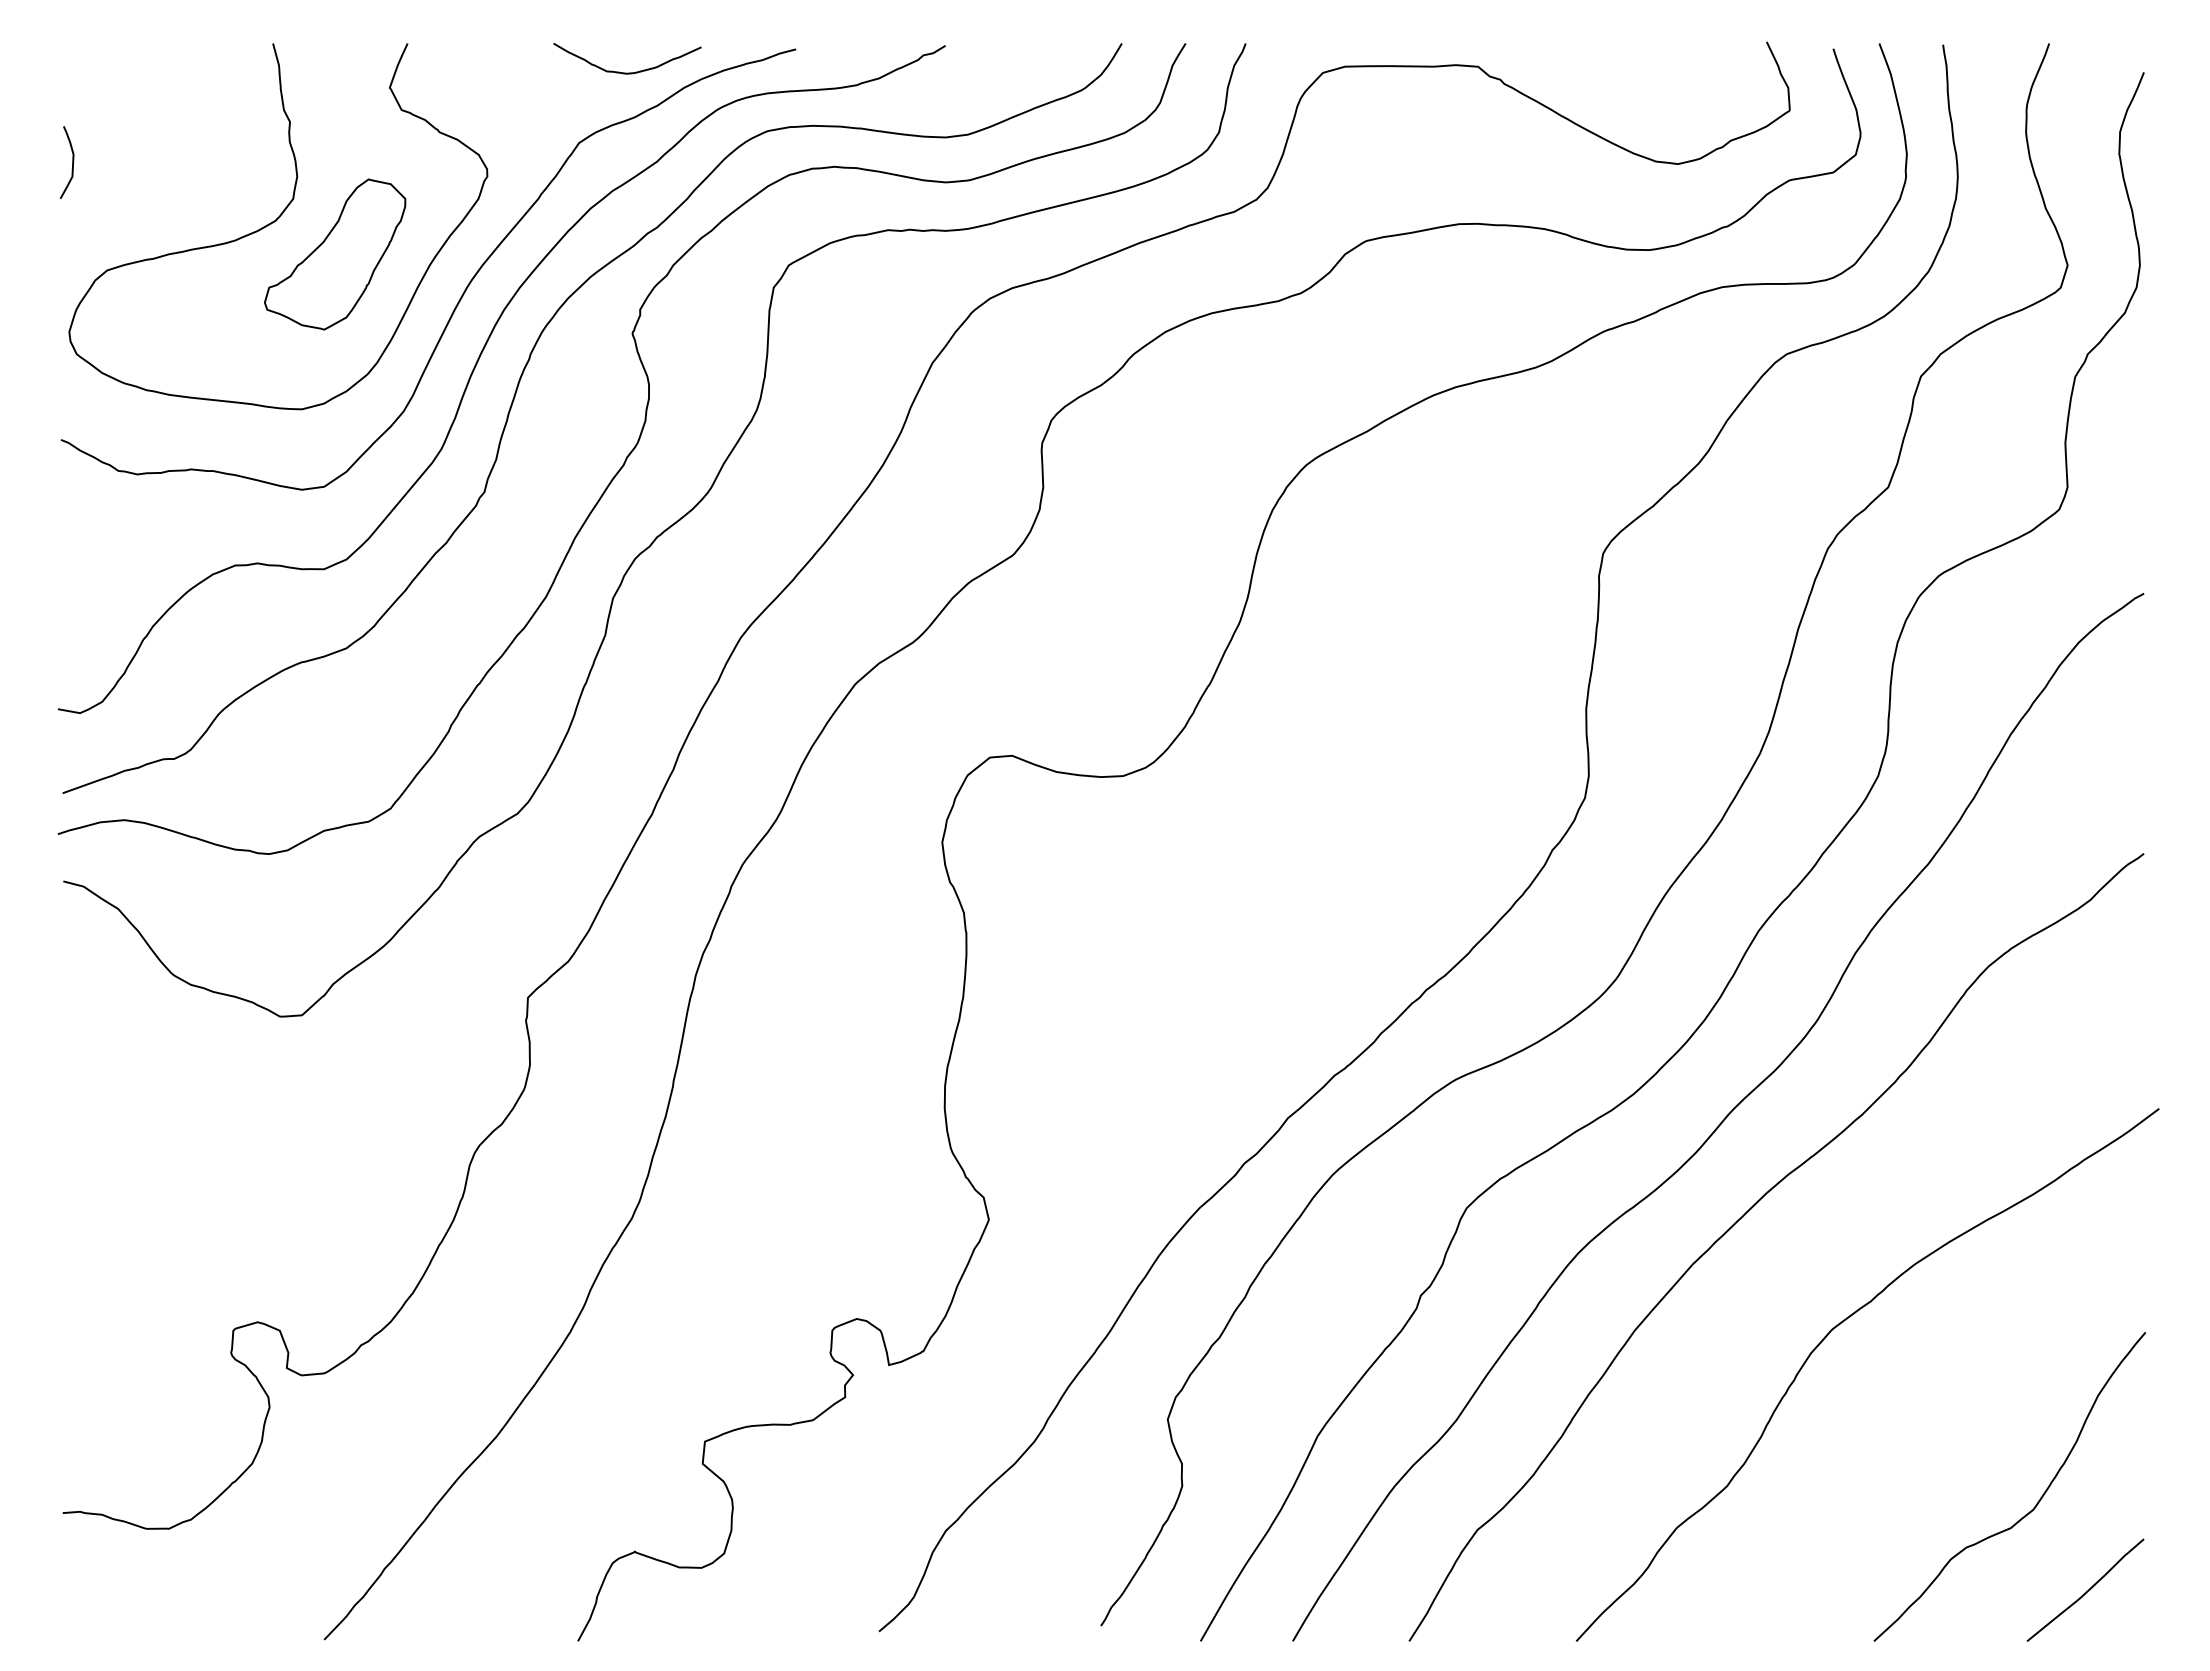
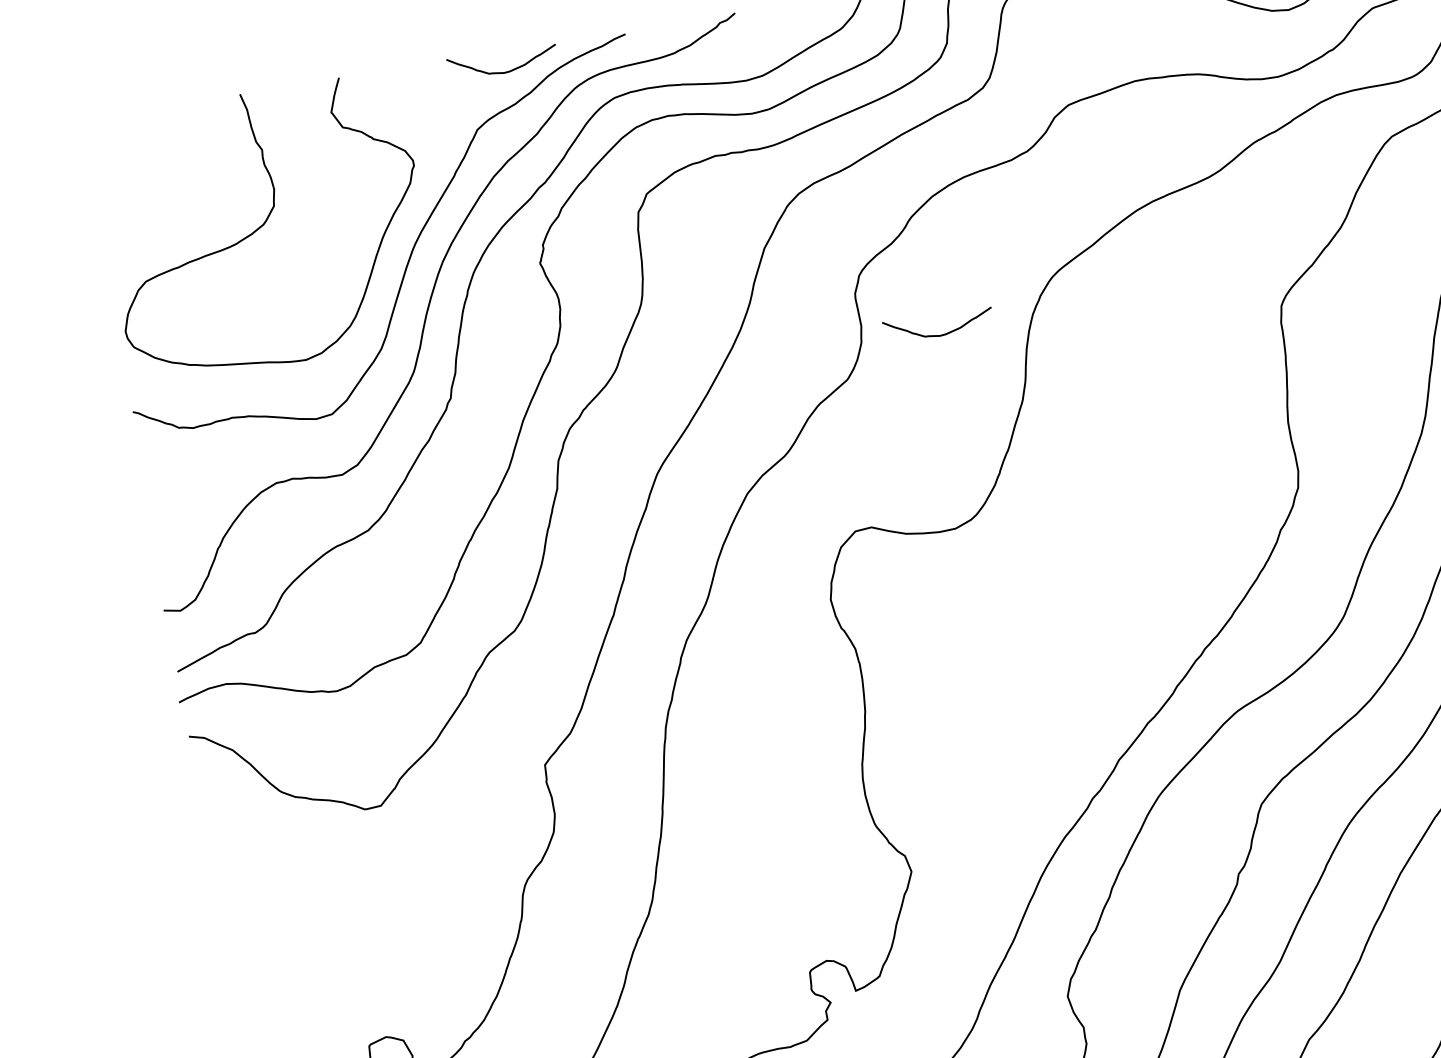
curve: (72, 162) -> (107, 206), removed
part: (335, 254) -> (311, 241), removed
curve: (1145, 516) -> (940, 334), added

